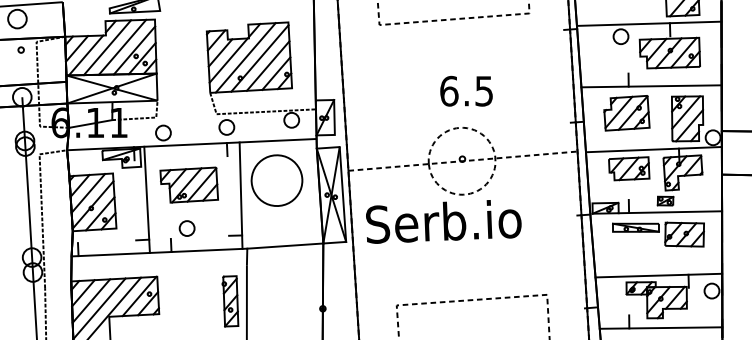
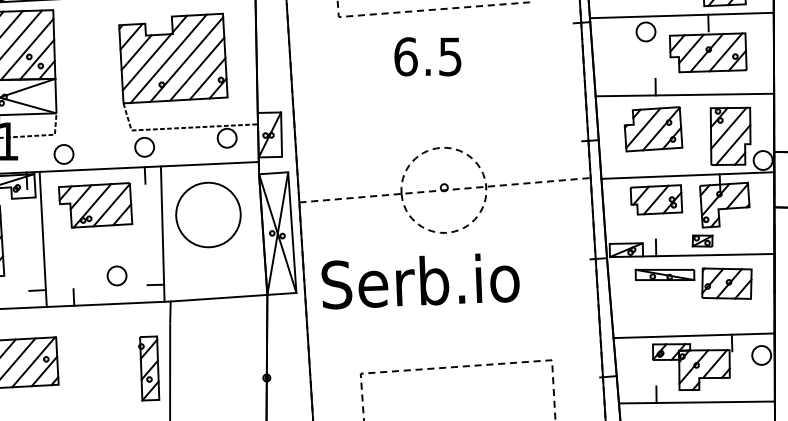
text: (466, 90) -> (427, 55), moved
part: (188, 184) -> (94, 204), moved
text: (443, 221) -> (420, 280), moved
part: (186, 228) -> (116, 275), moved

